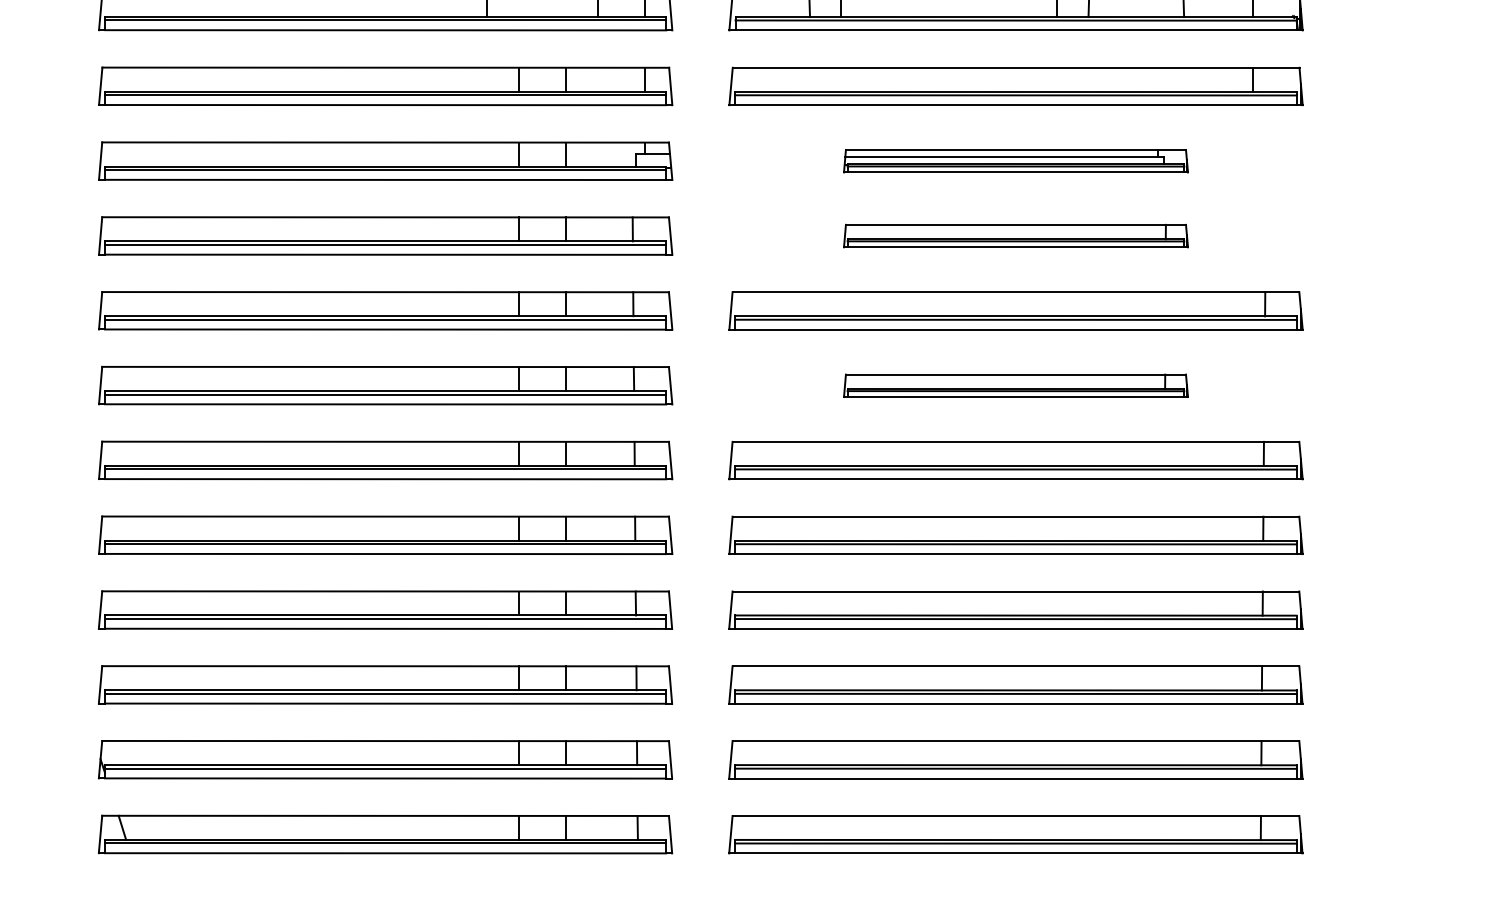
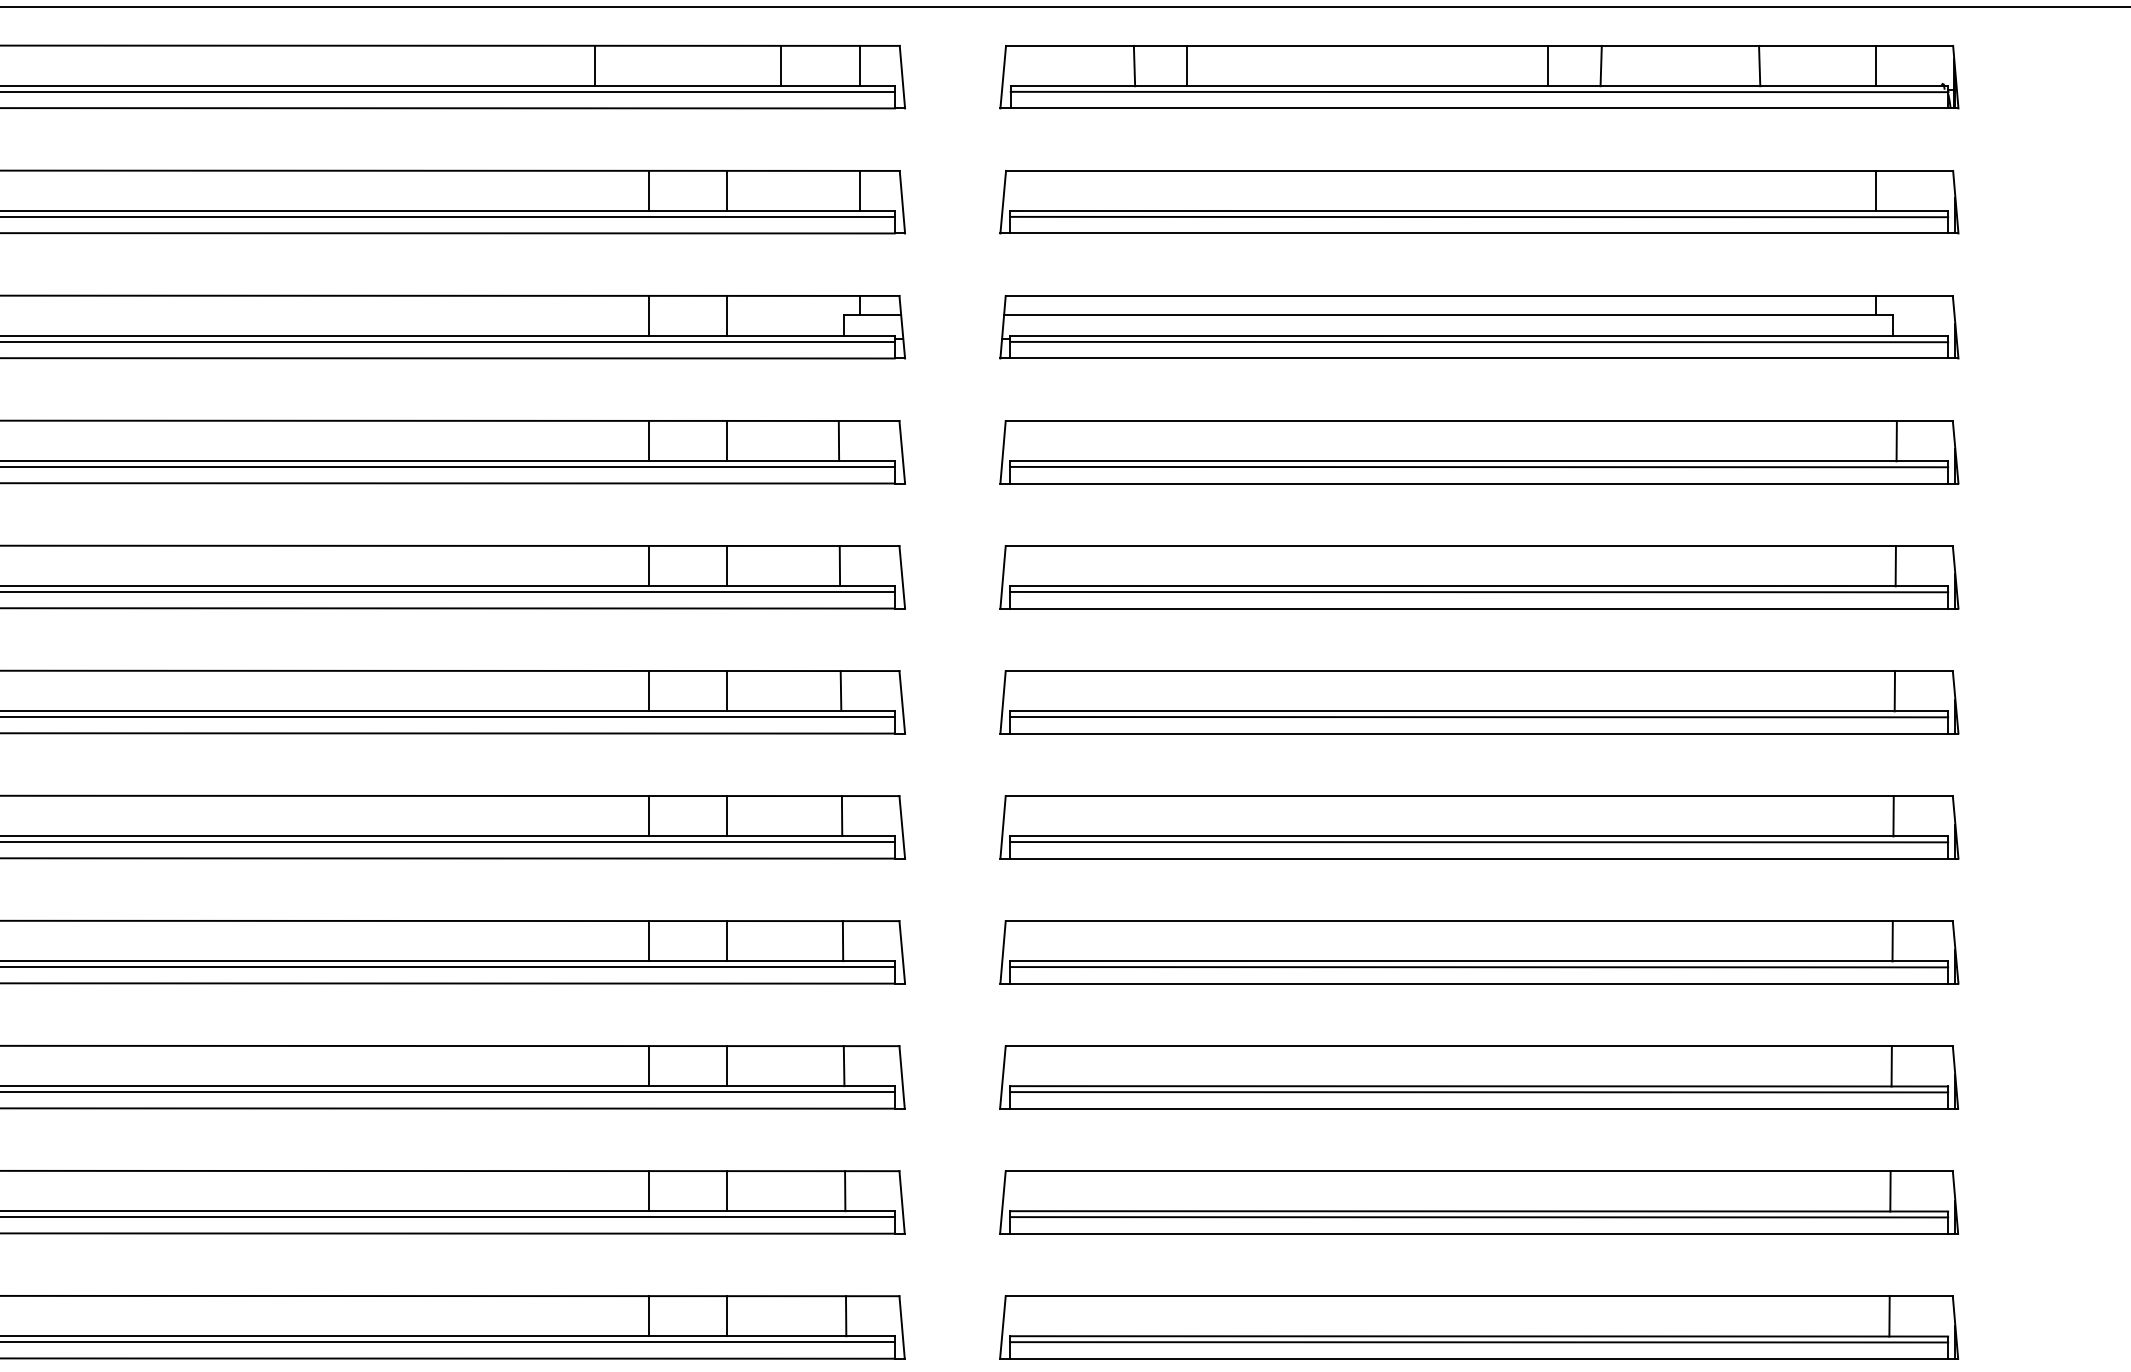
part: (1015, 160) -> (1478, 325), size x1.67
part: (1015, 235) -> (1478, 451), size x1.67
part: (1015, 385) -> (1478, 701), size x1.67

